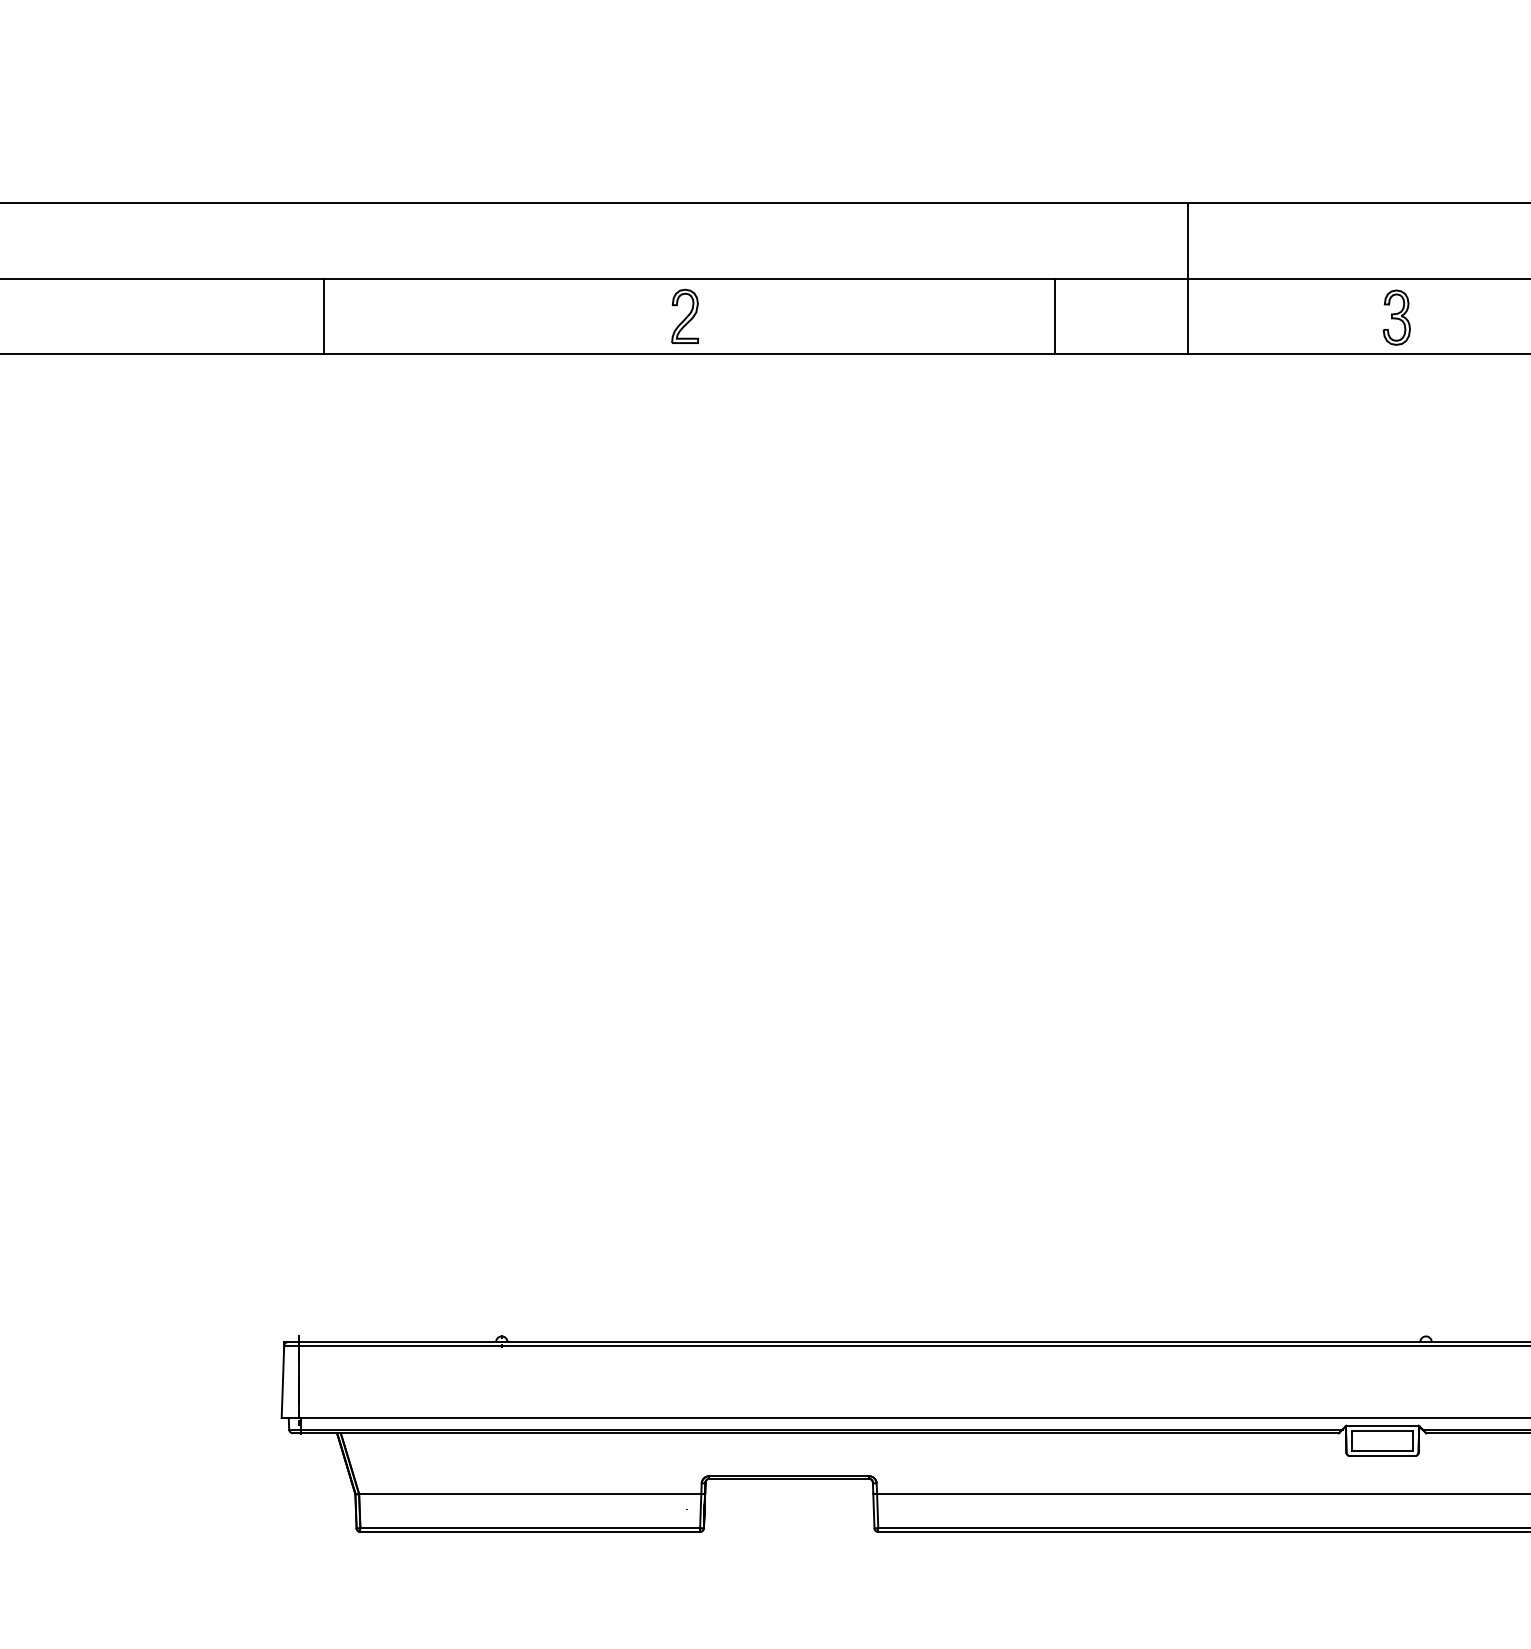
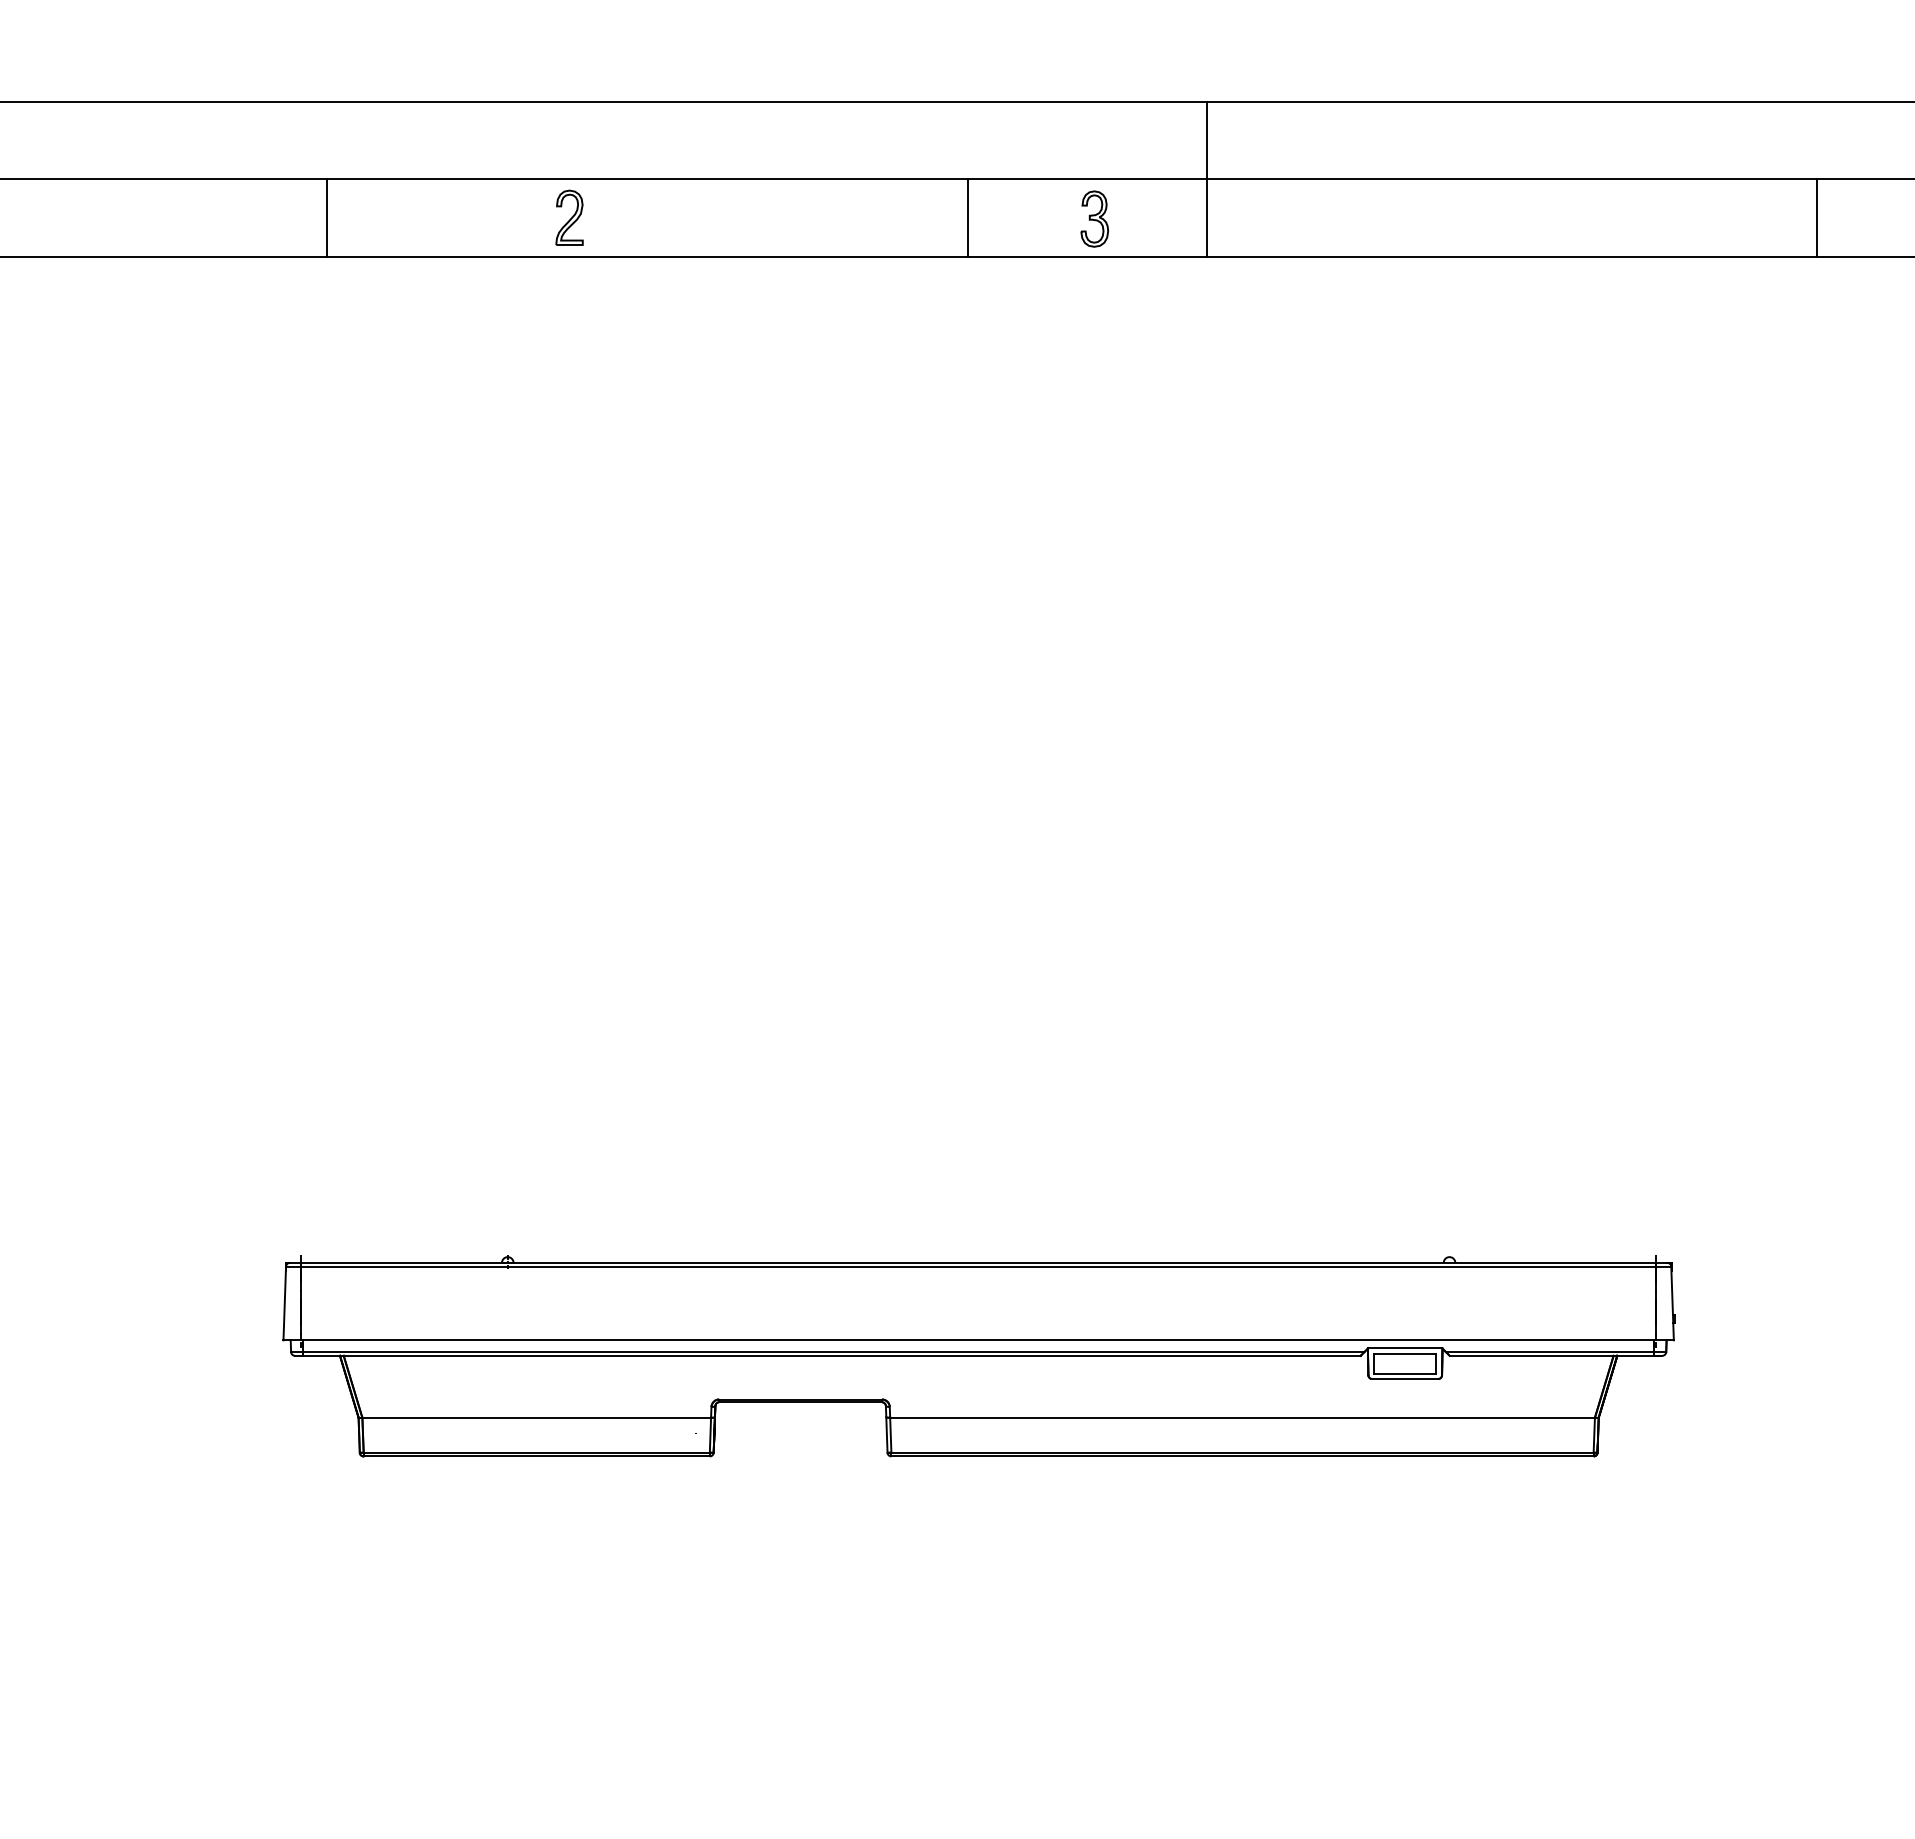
part: (685, 316) -> (569, 217), moved
line: (1055, 316) -> (967, 217), moved
part: (1396, 317) -> (1094, 218), moved

